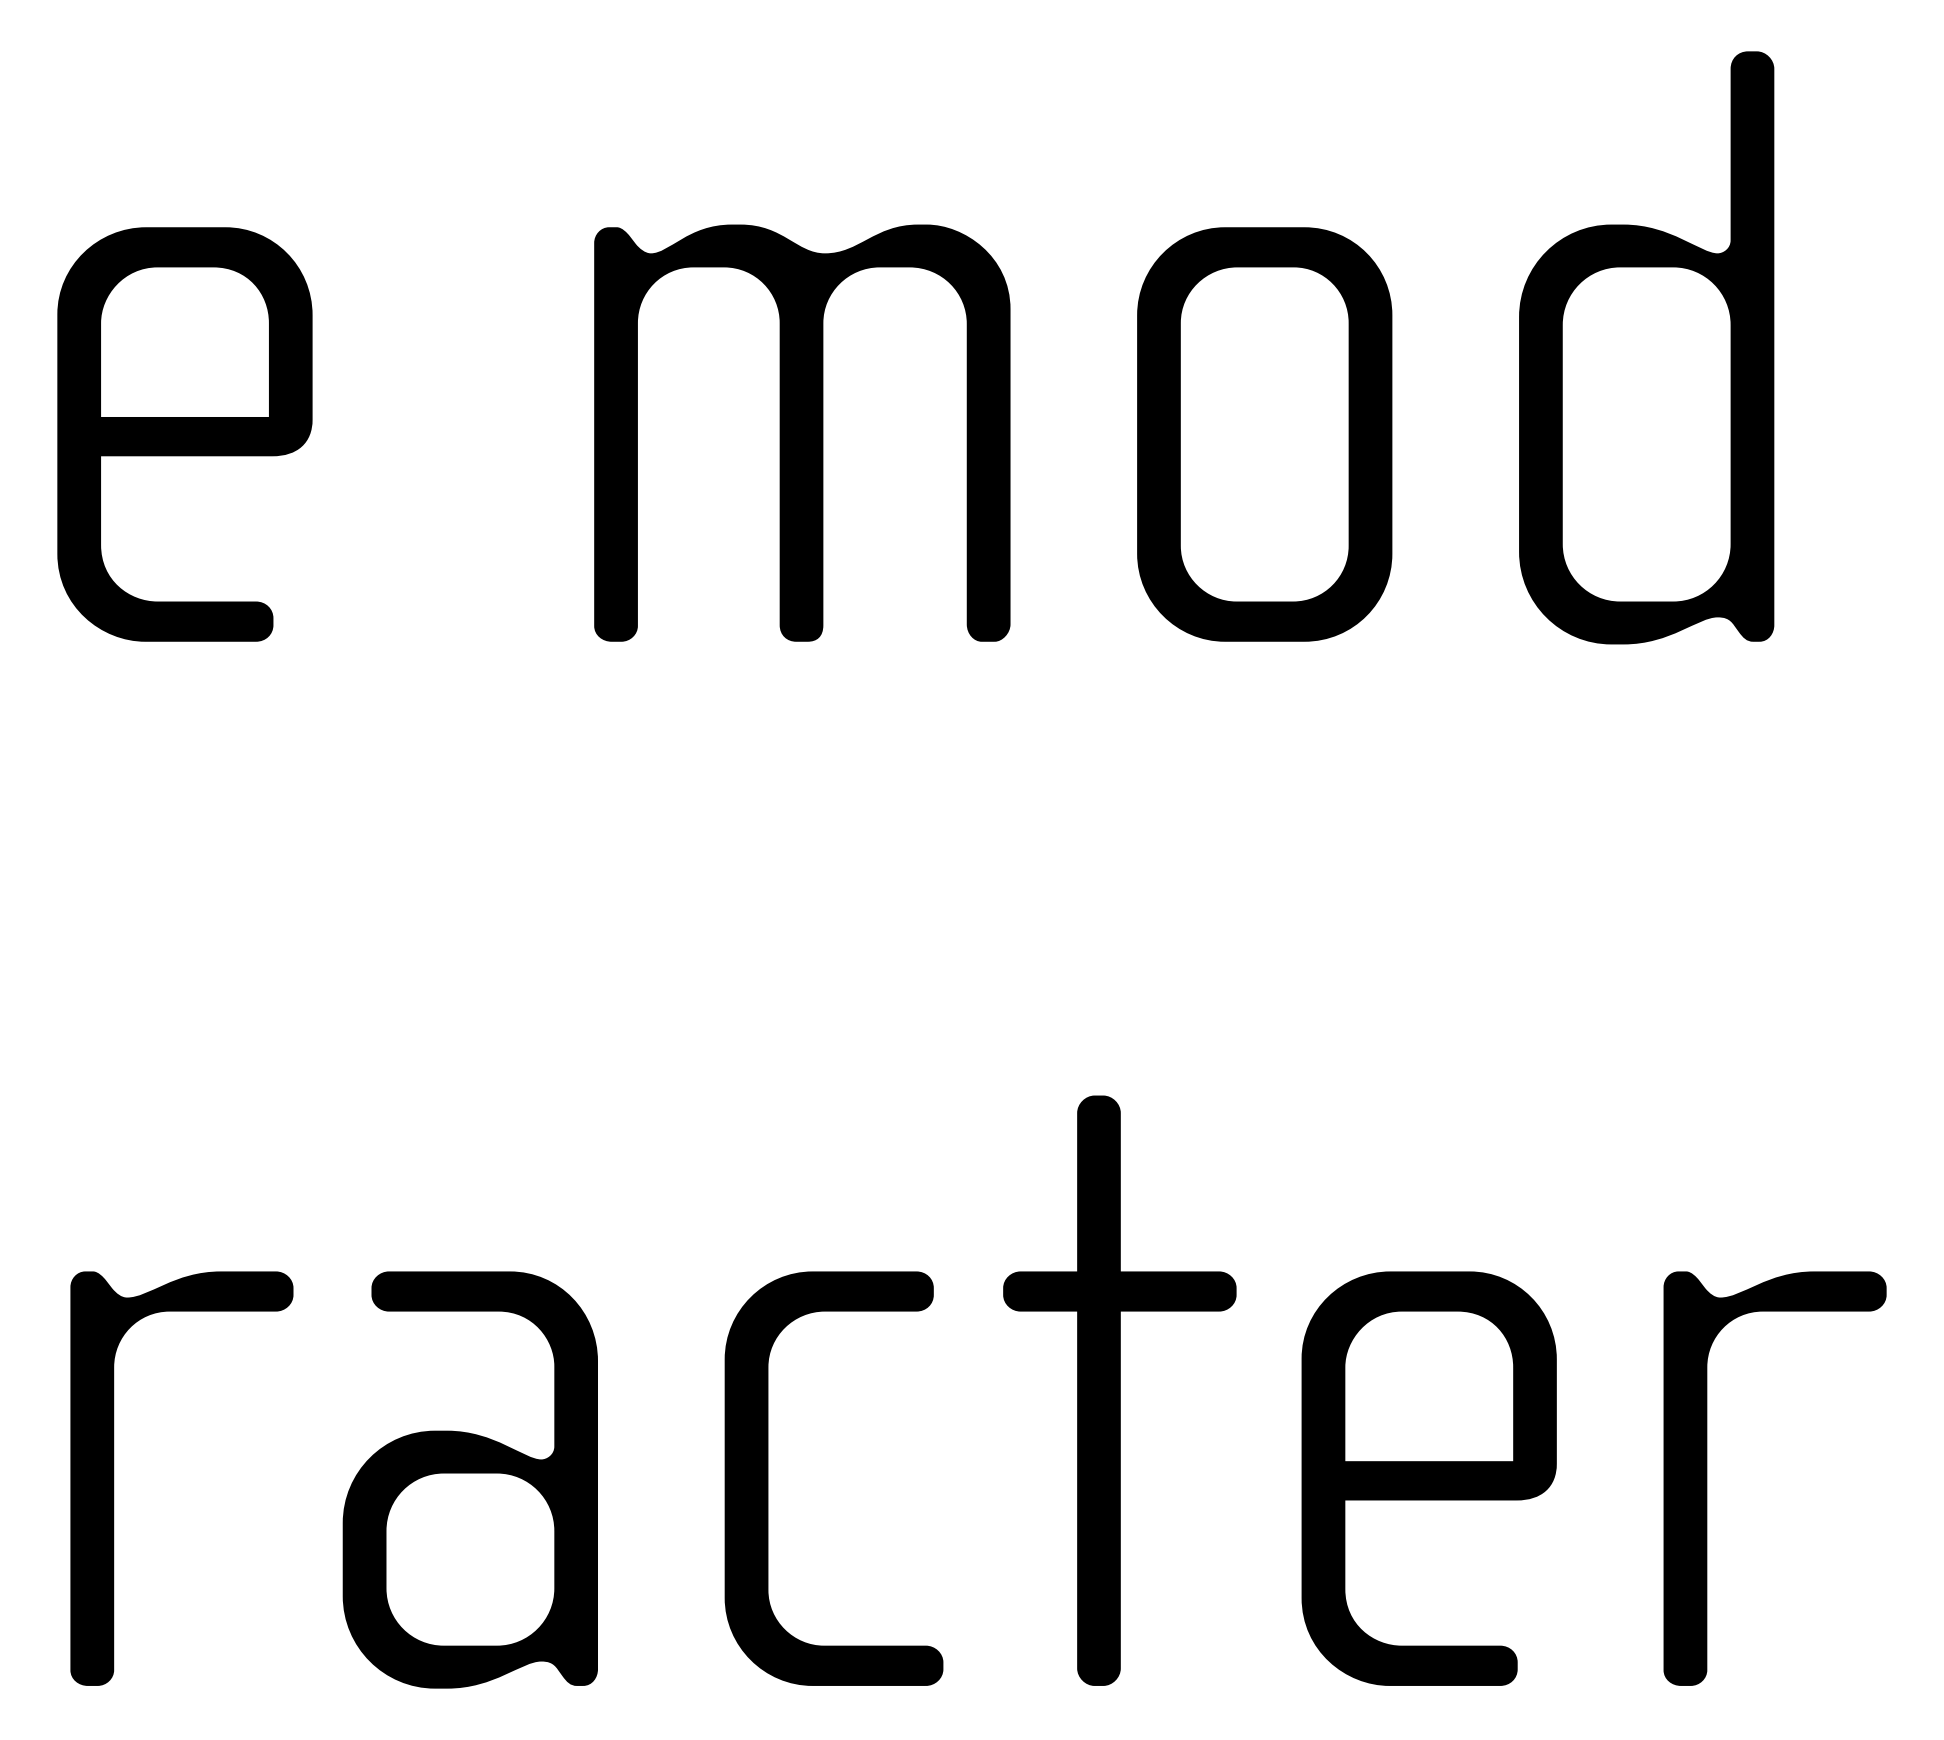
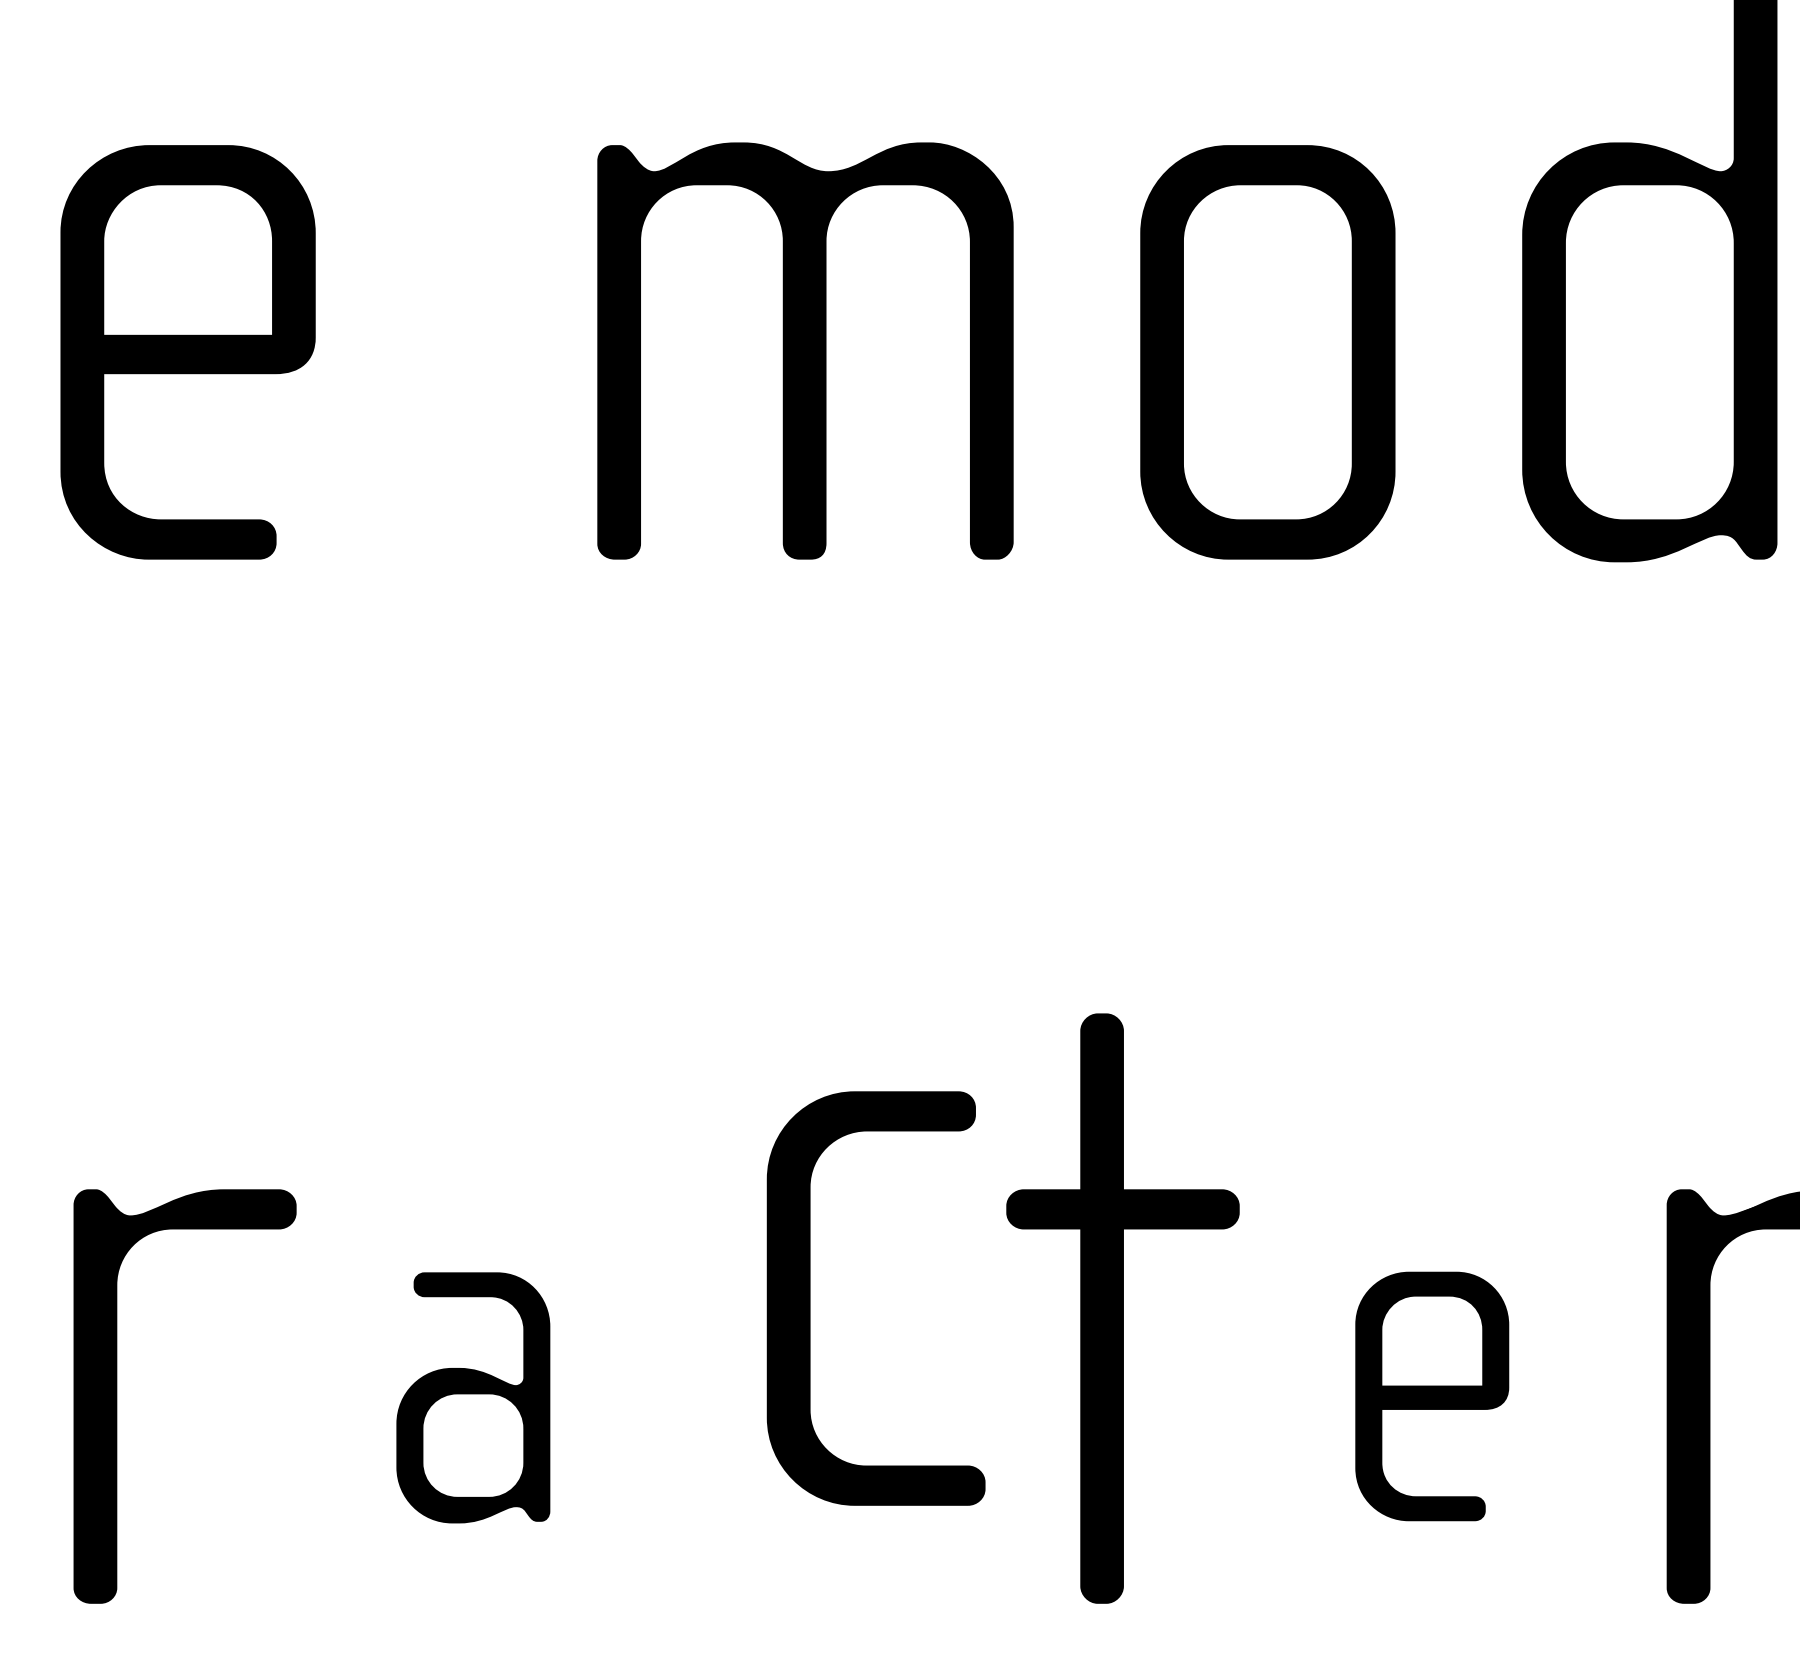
part: (768, 1478) -> (810, 1298), moved
part: (1428, 1478) -> (1431, 1396), size x0.6
part: (469, 1479) -> (472, 1397), size x0.6

